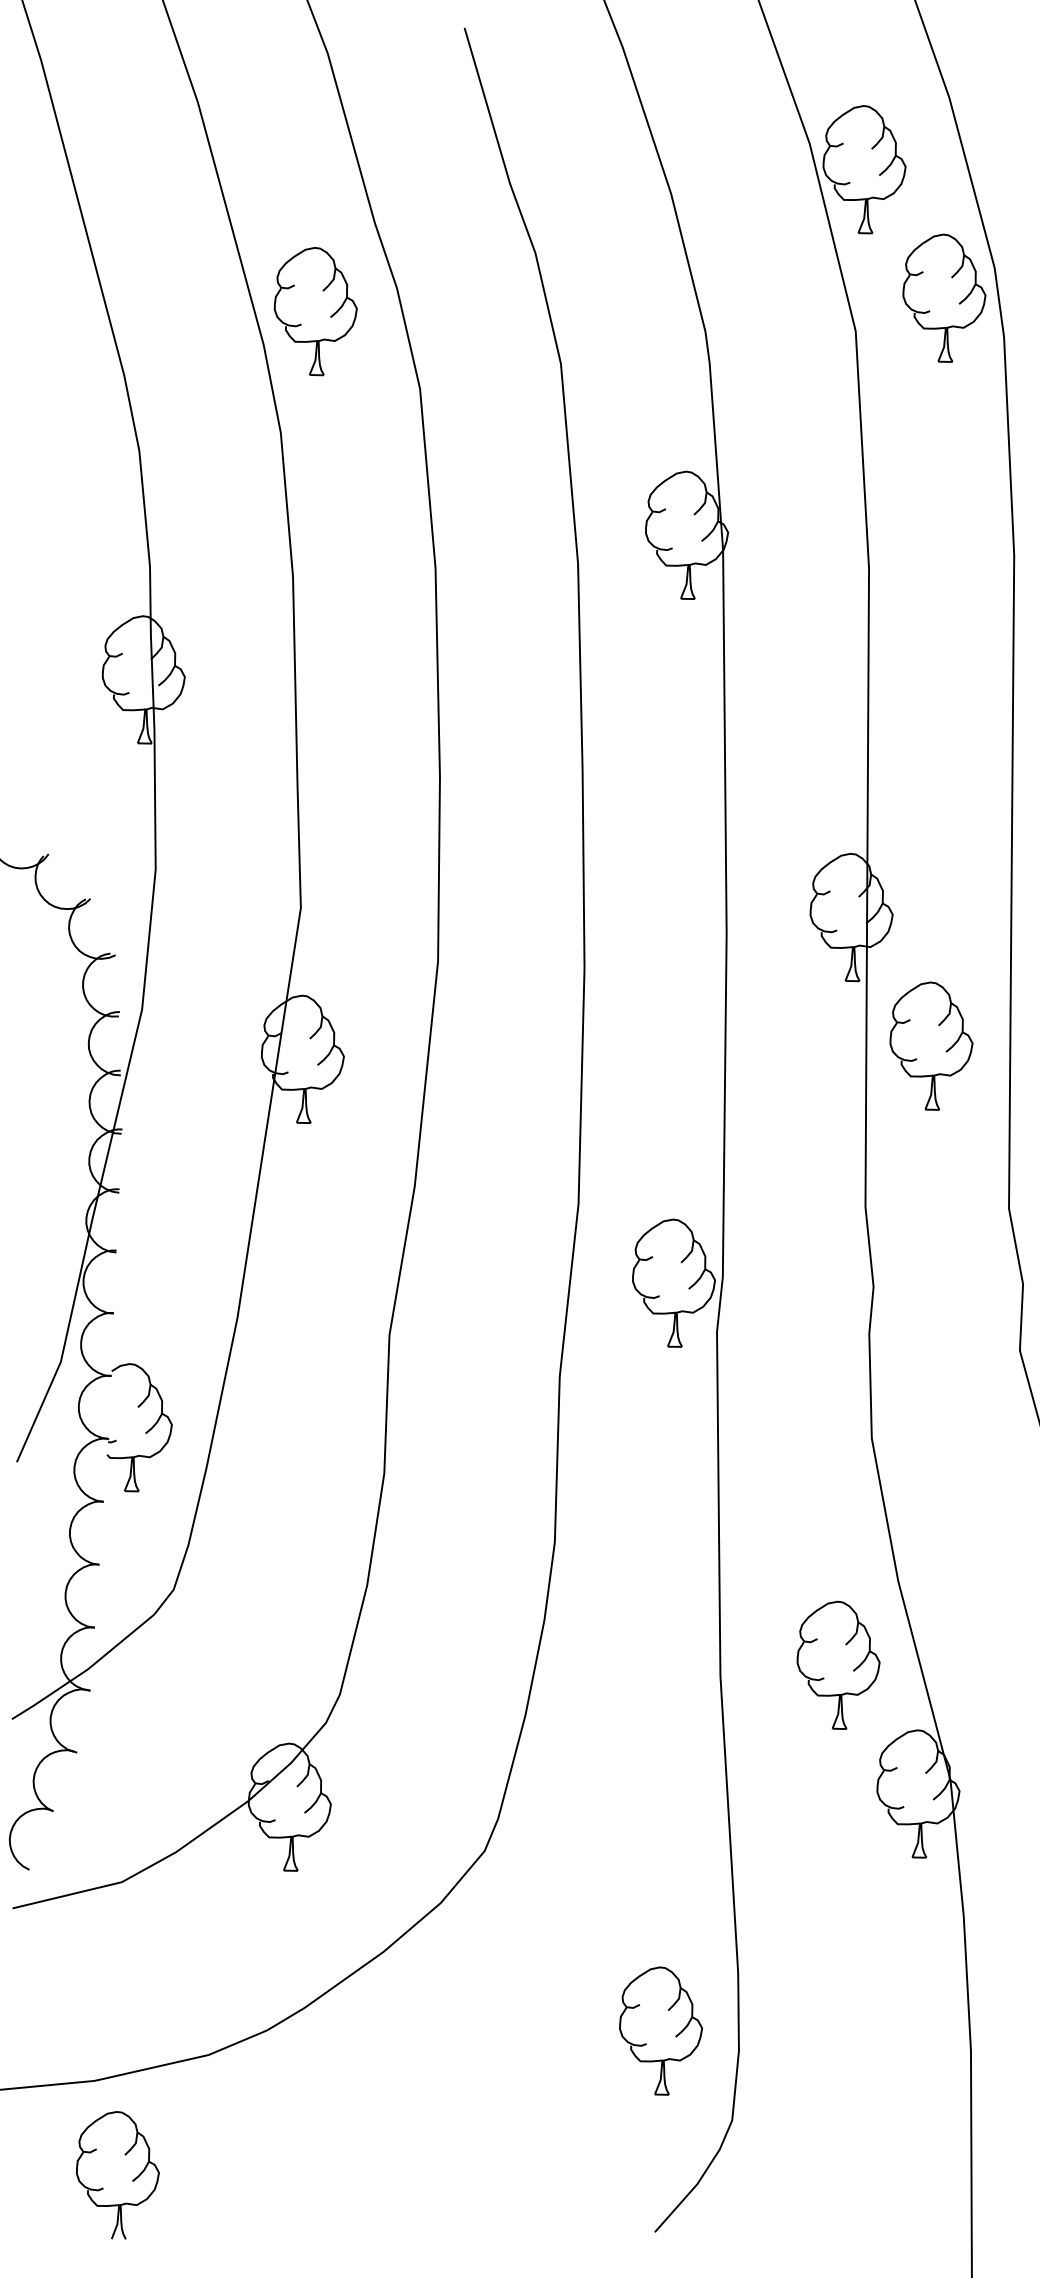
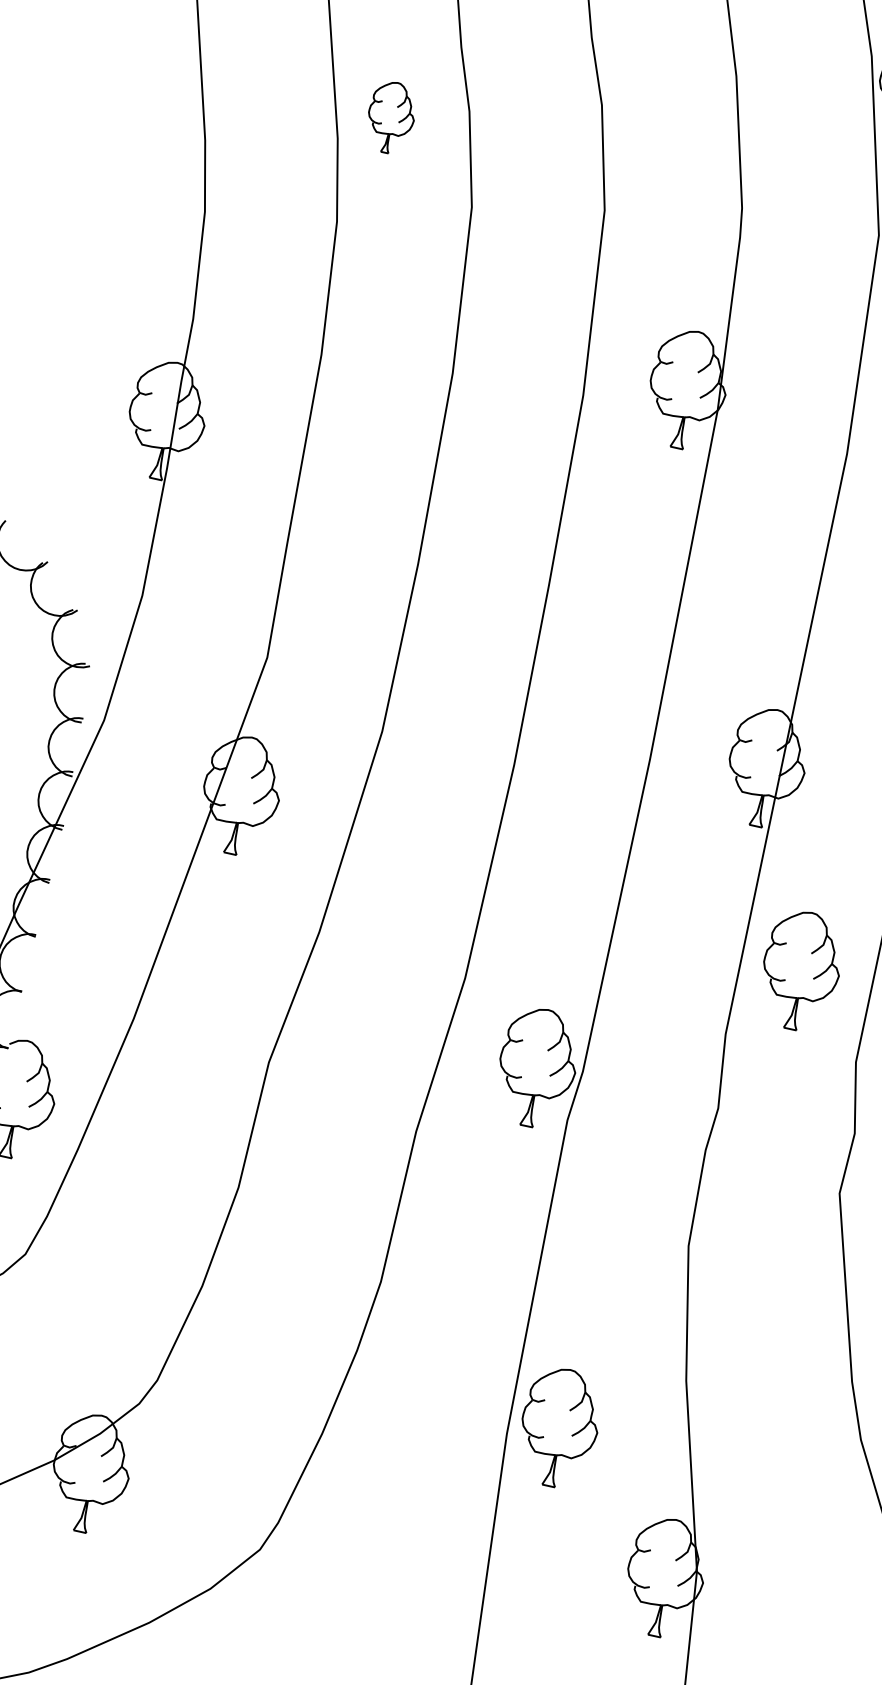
part: (315, 311) -> (391, 117), size x0.6
part: (931, 1045) -> (801, 970), moved
part: (838, 1664) -> (559, 1427), moved

